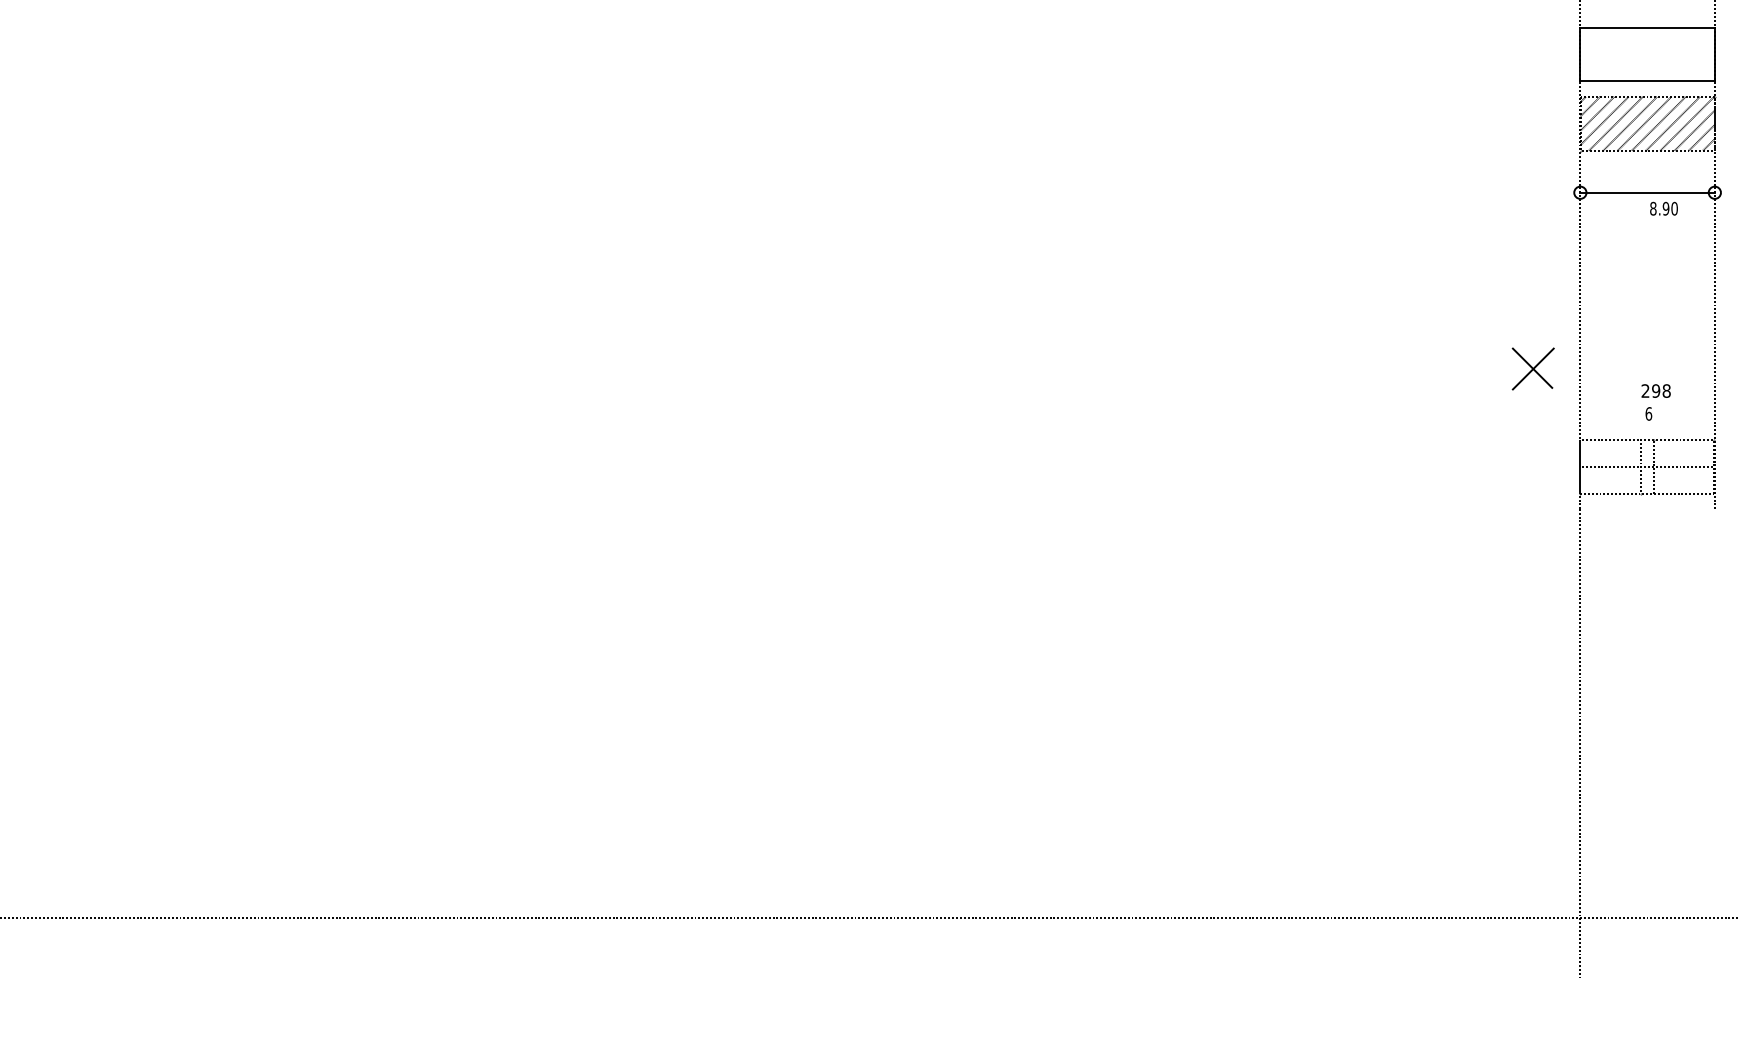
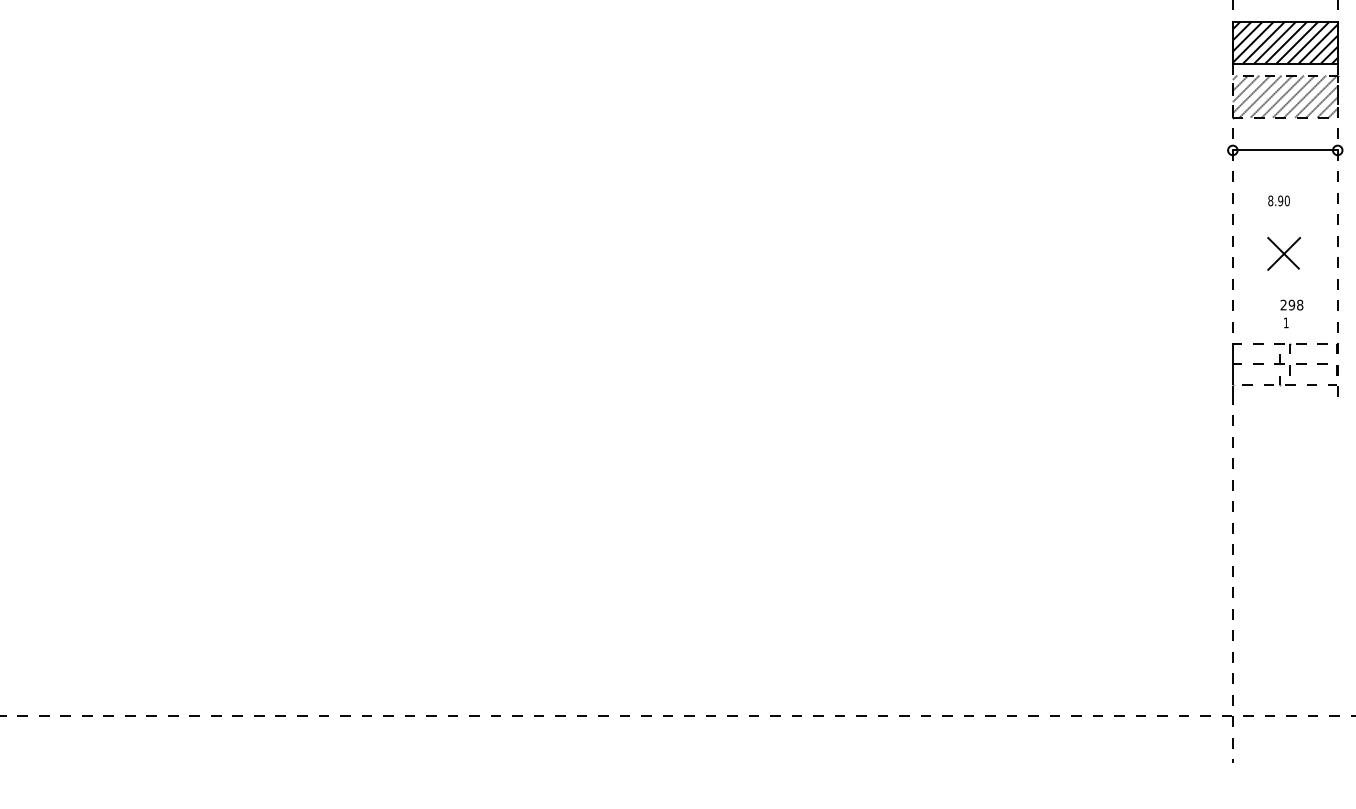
hatch: (1646, 54) -> (1284, 42), added
text: (1663, 208) -> (1278, 200), moved
part: (1532, 368) -> (1283, 253), moved
text: (1647, 413) -> (1285, 322), 6 -> 1

